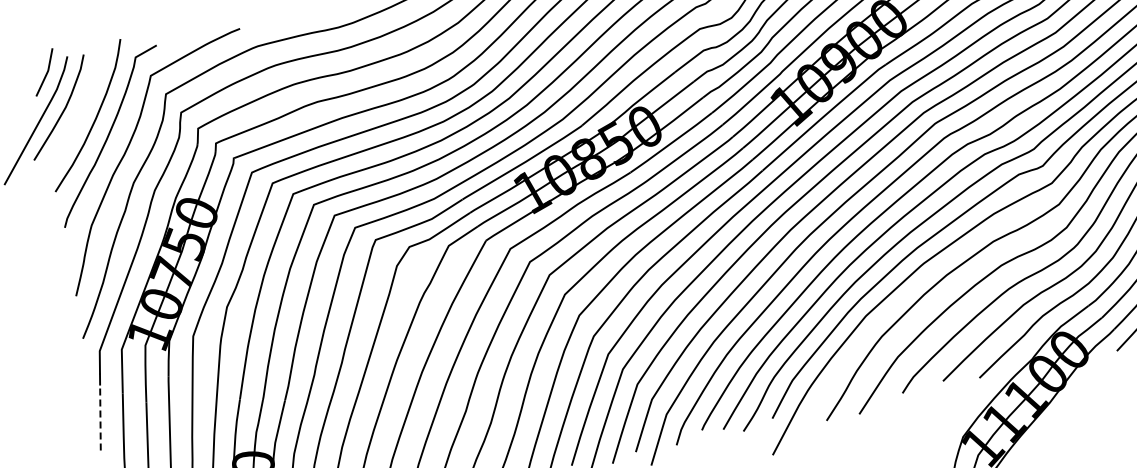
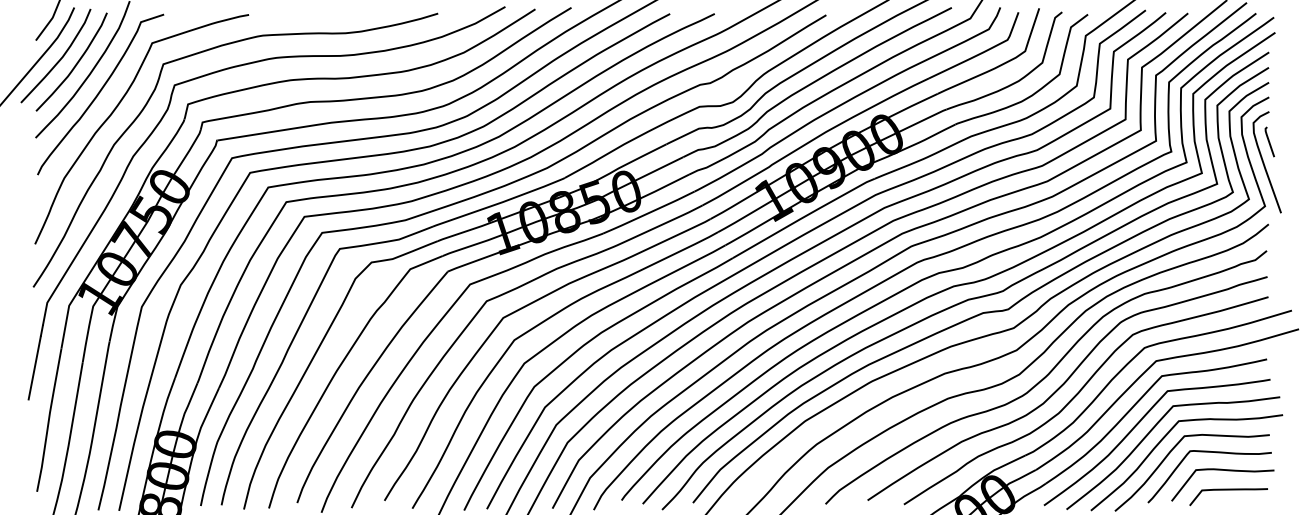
curve: (79, 111) -> (75, 64), added
line: (100, 418) -> (34, 368), dashed -> solid

